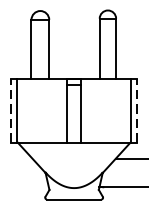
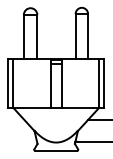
line: (11, 110) -> (8, 83), dashed -> solid
line: (137, 110) -> (104, 83), dashed -> solid

